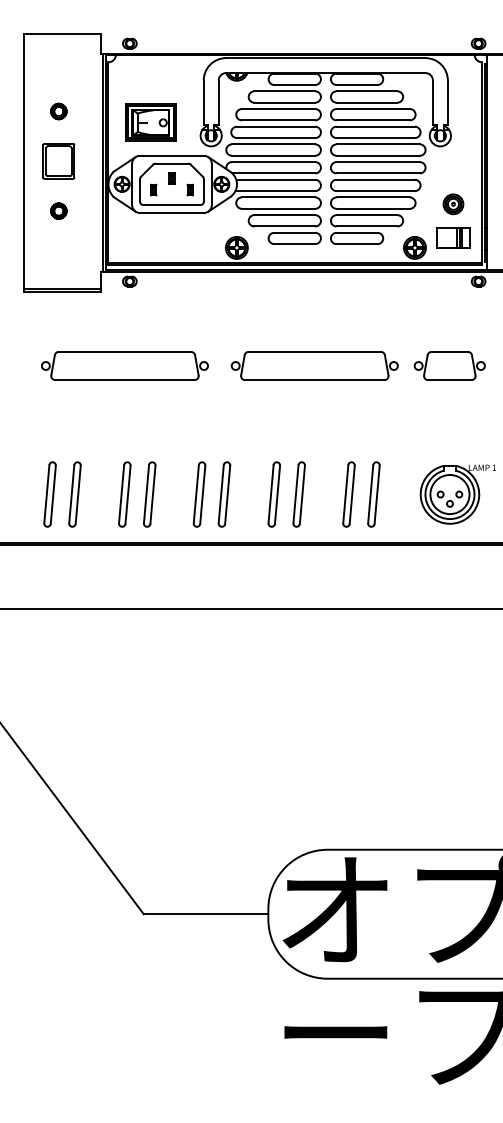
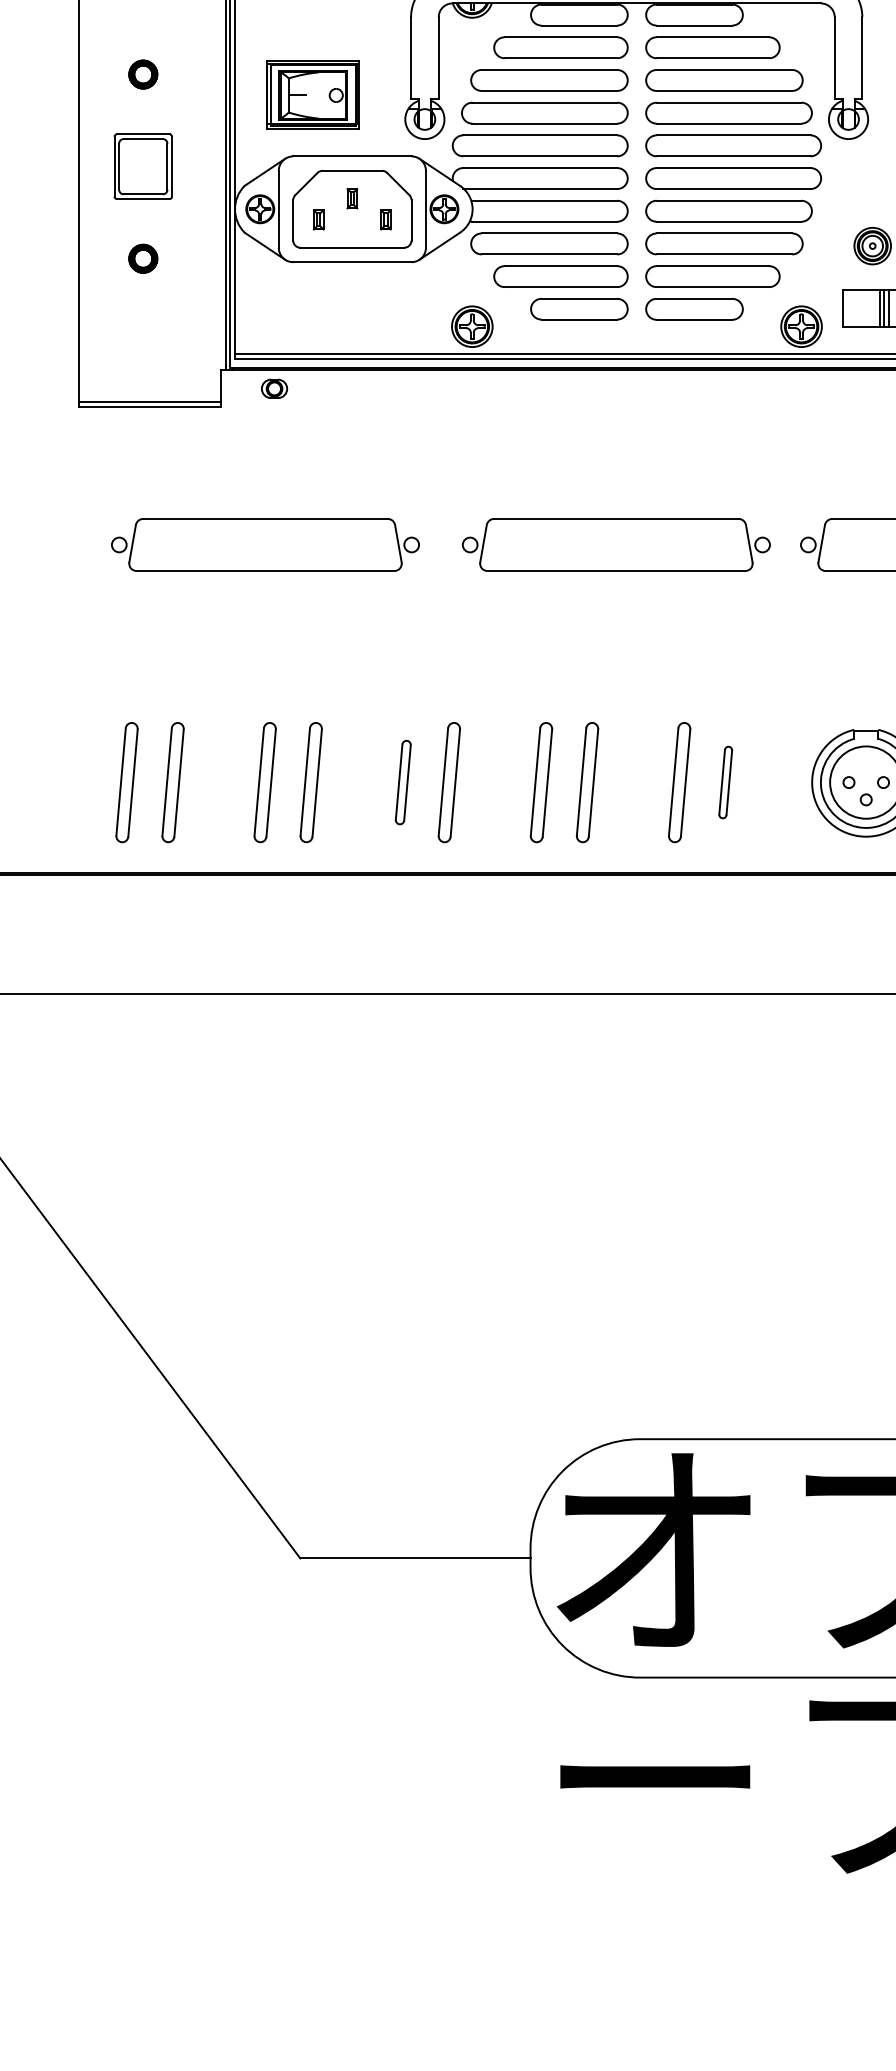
part: (199, 494) -> (403, 782), size x0.7
part: (373, 494) -> (724, 782), size x0.6

